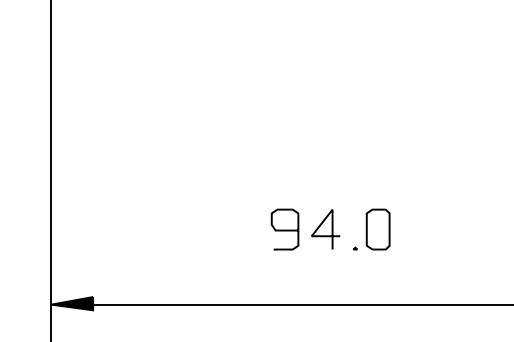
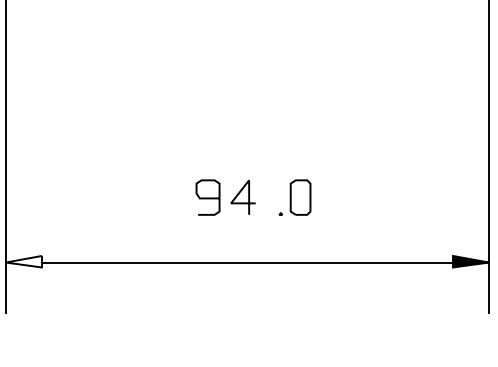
part: (371, 229) -> (294, 197), moved
fill: (71, 303) -> (23, 261), removed

